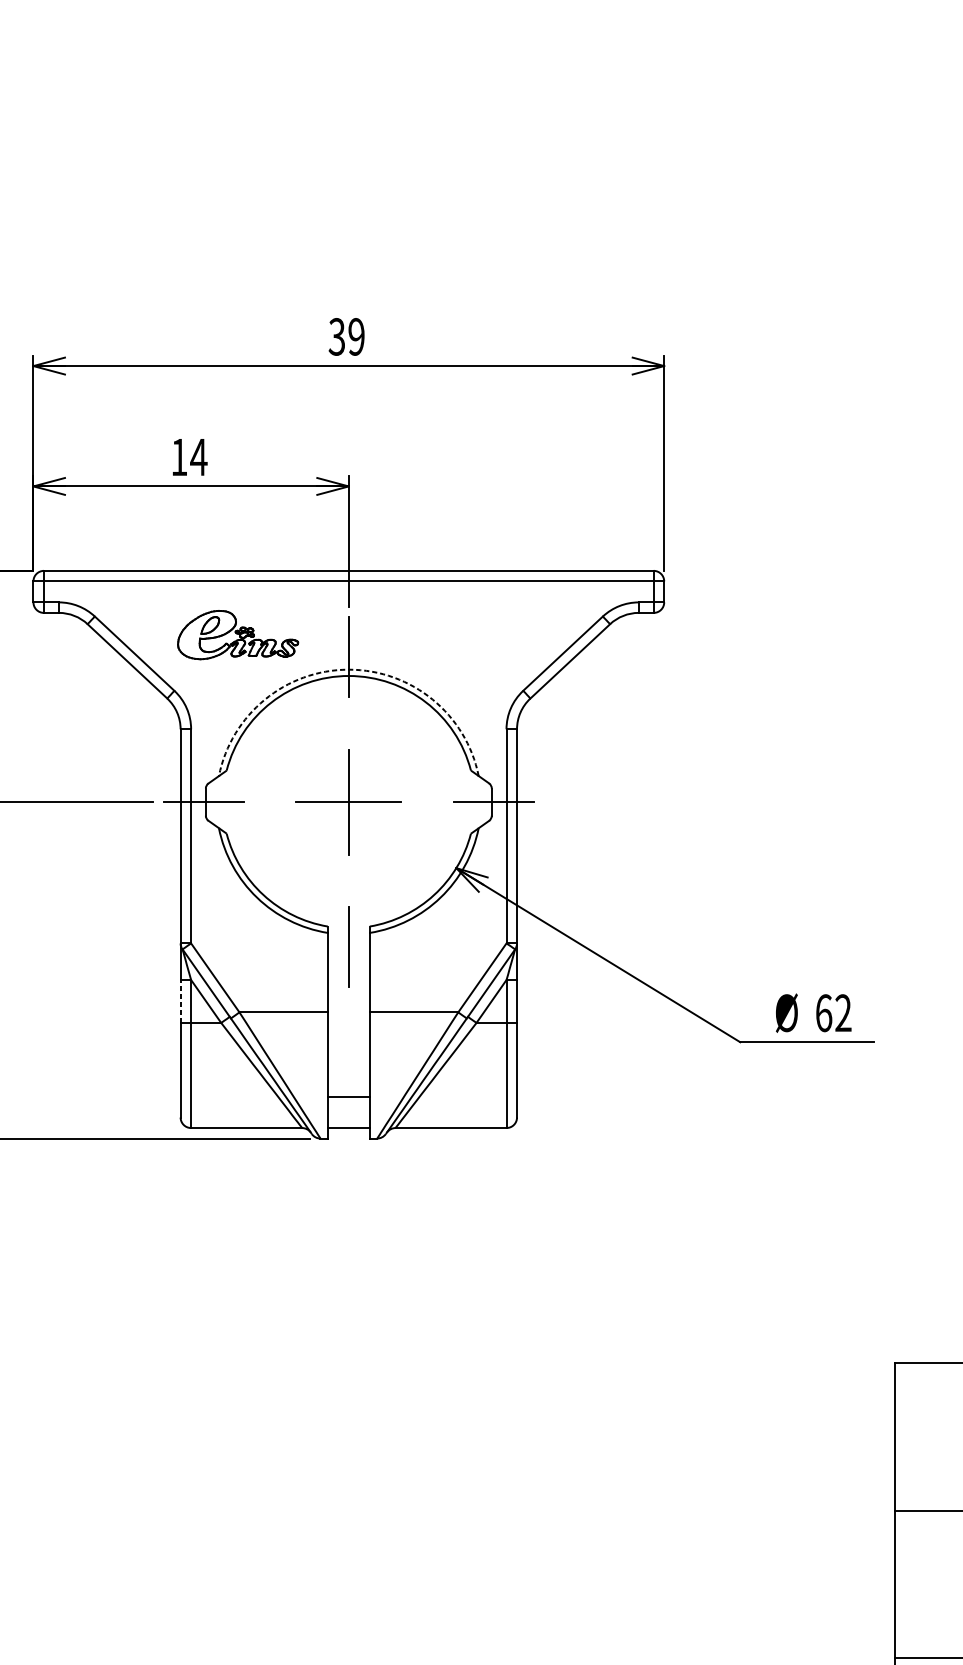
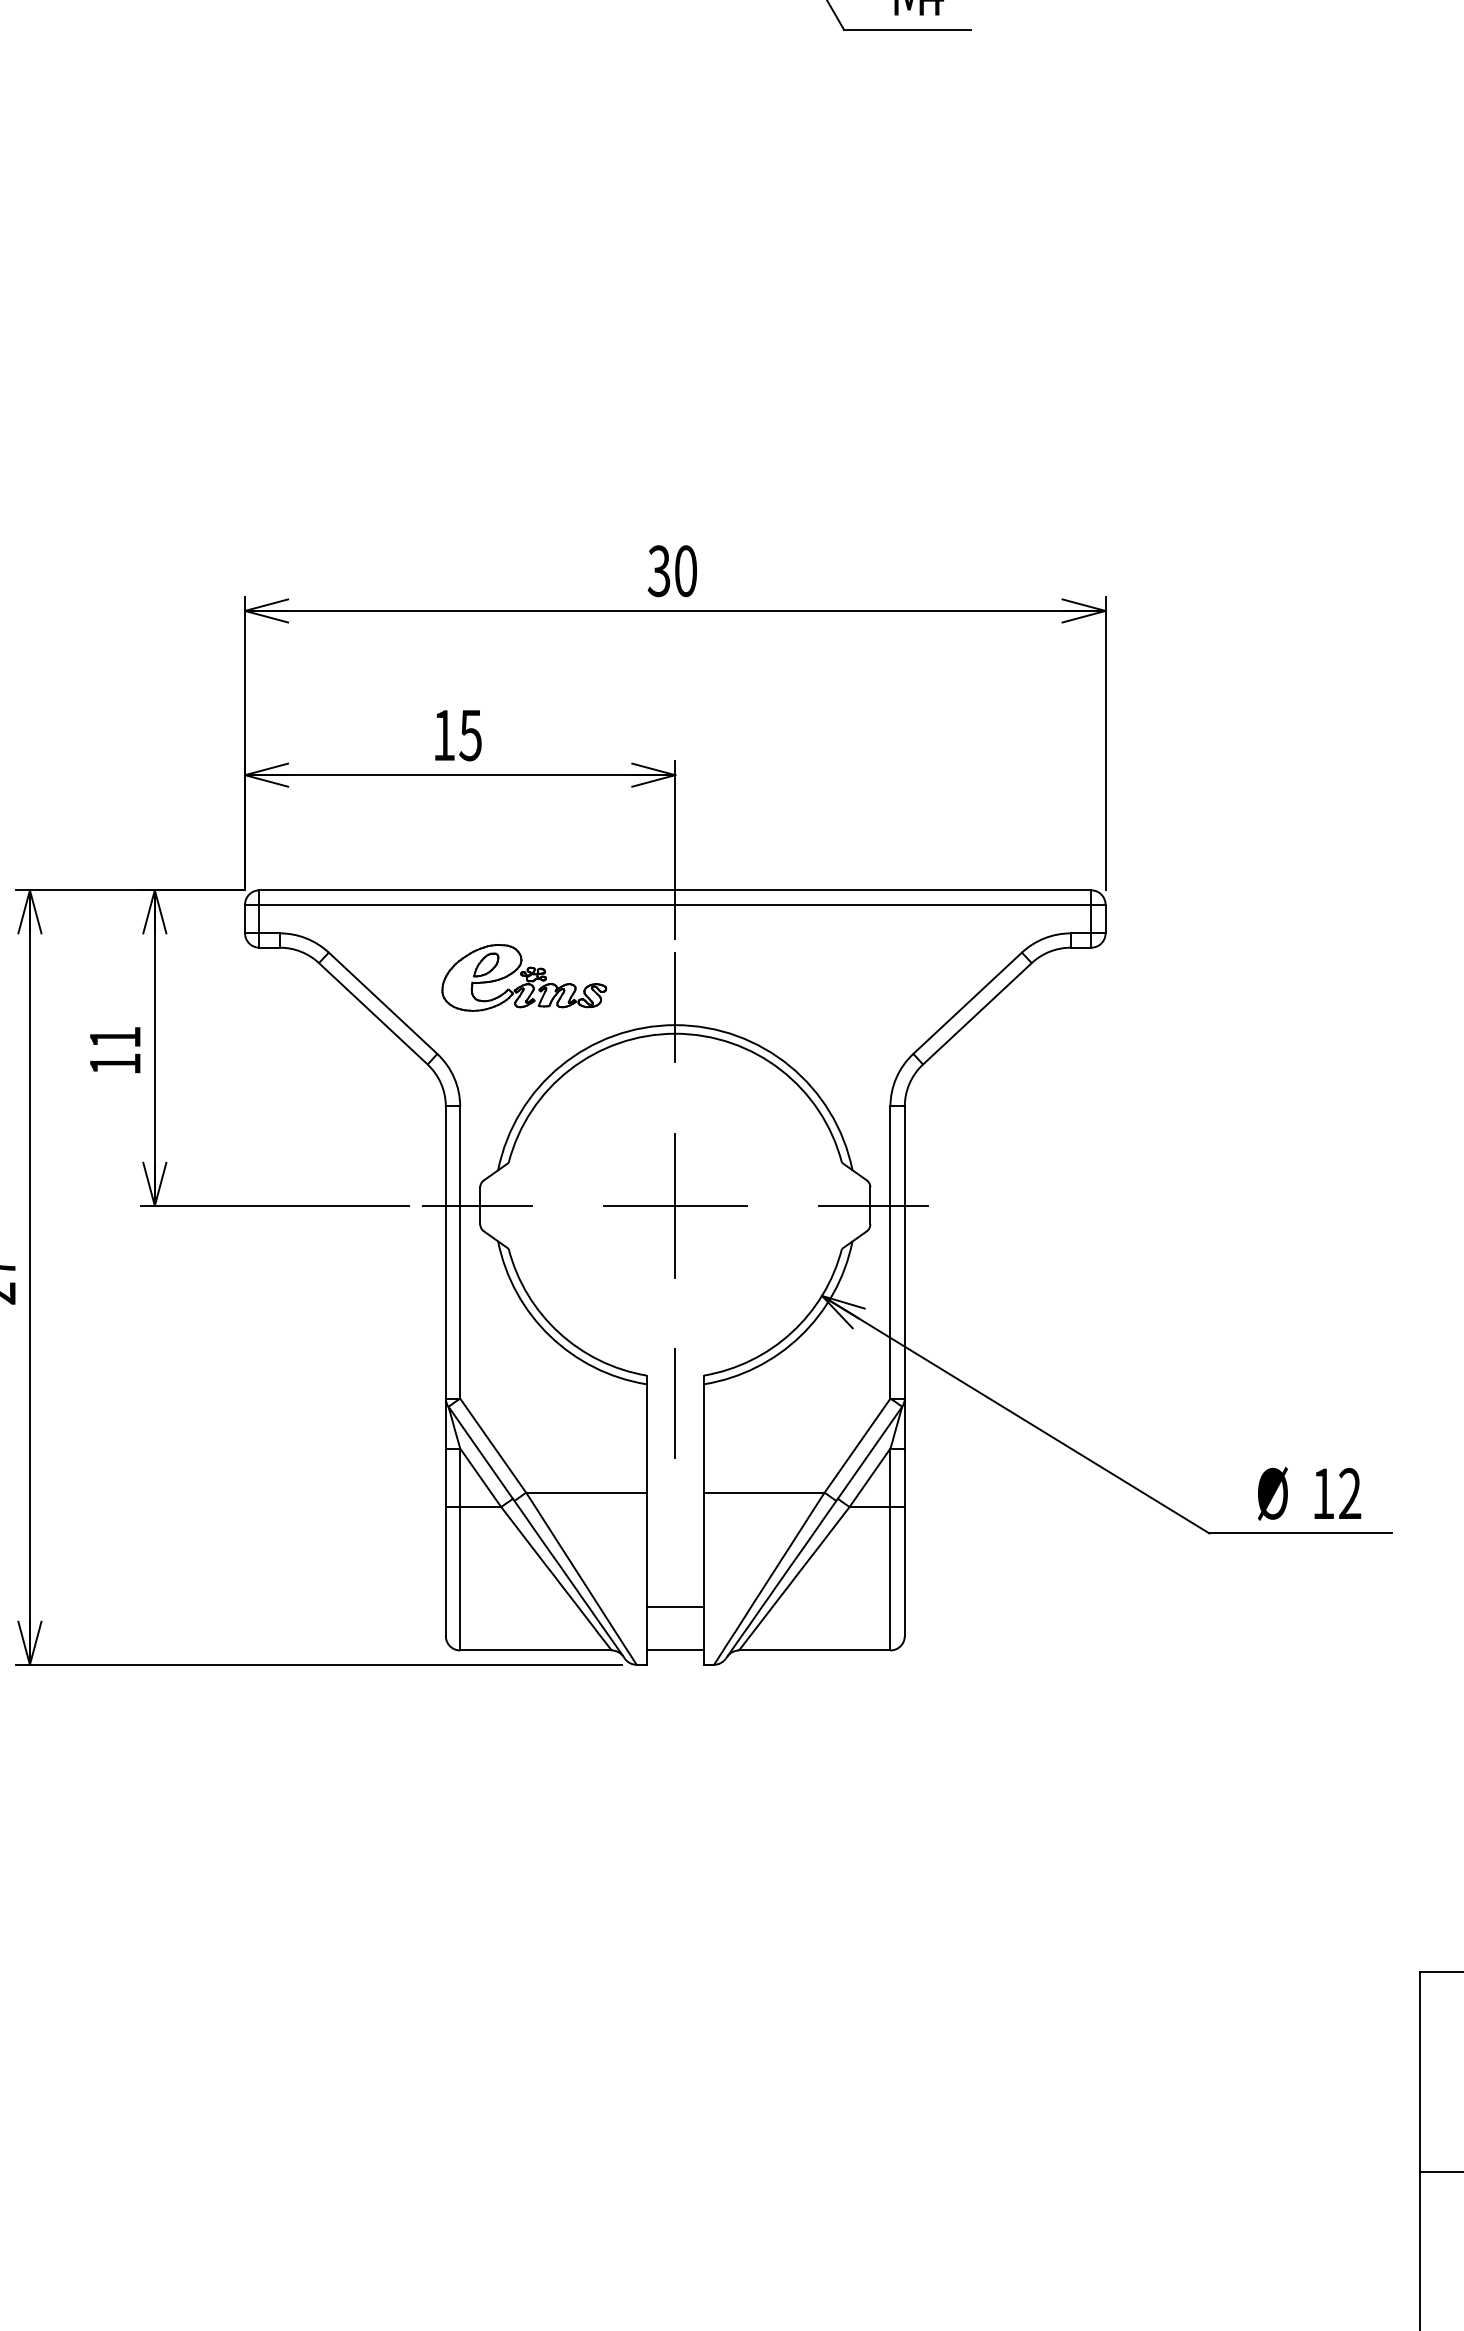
text: (356, 337) -> (685, 571), 39 -> 30
text: (198, 457) -> (470, 735), 14 -> 15
arc: (348, 669) -> (675, 1025), dashed -> solid
line: (180, 1001) -> (445, 1477), dashed -> solid
text: (823, 1012) -> (1323, 1493), 62 -> 12

